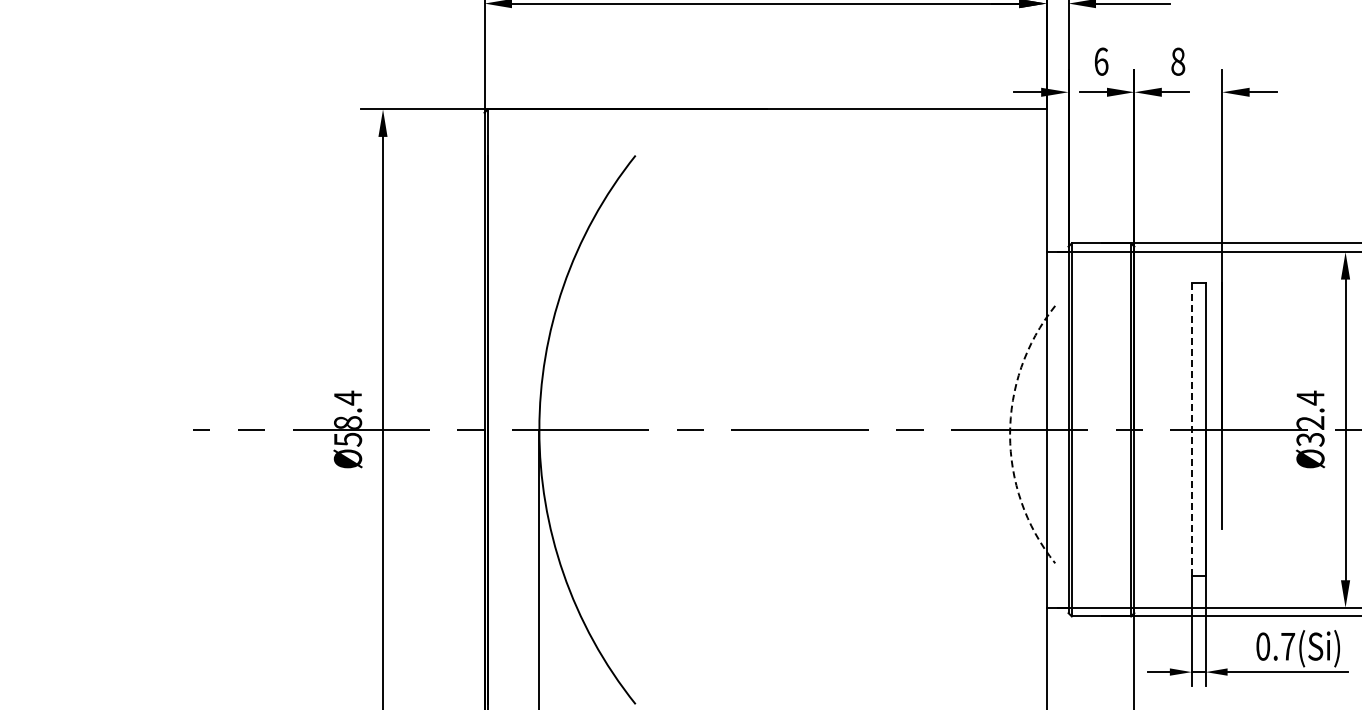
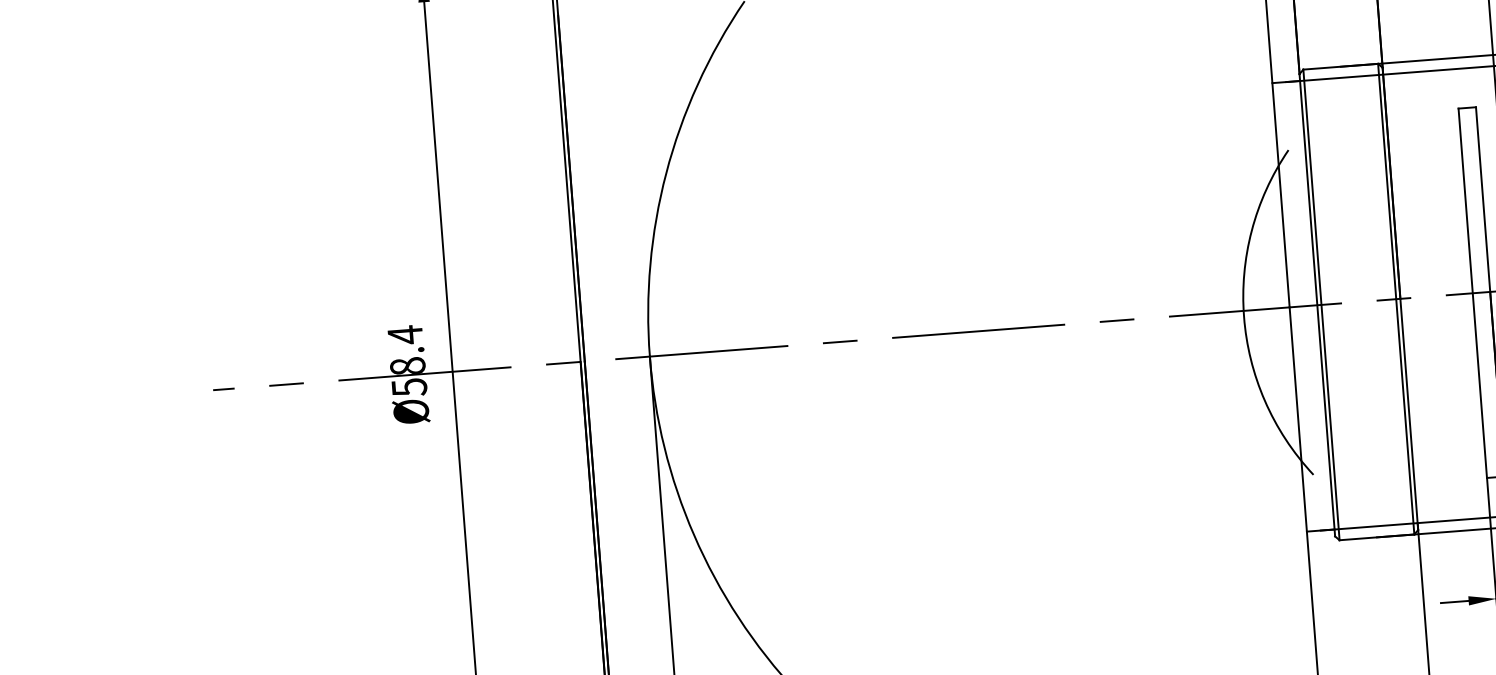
line: (1191, 430) -> (1472, 294), dashed -> solid
arc: (1010, 434) -> (1244, 316), dashed -> solid

